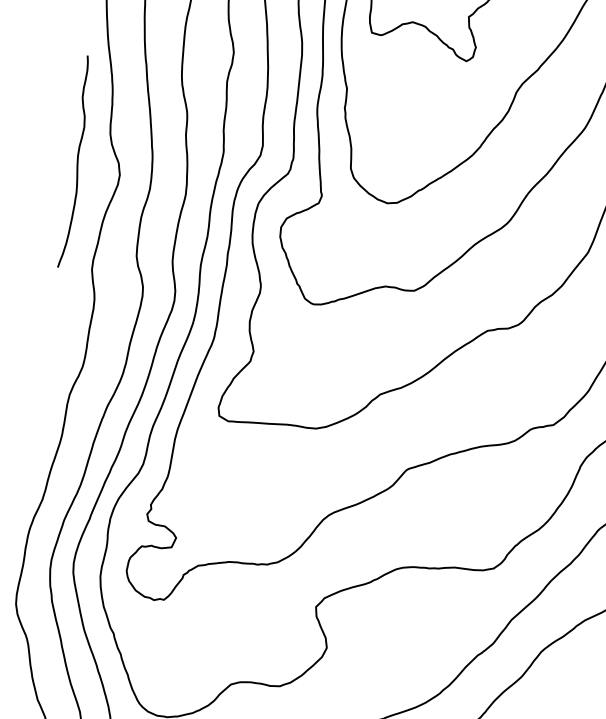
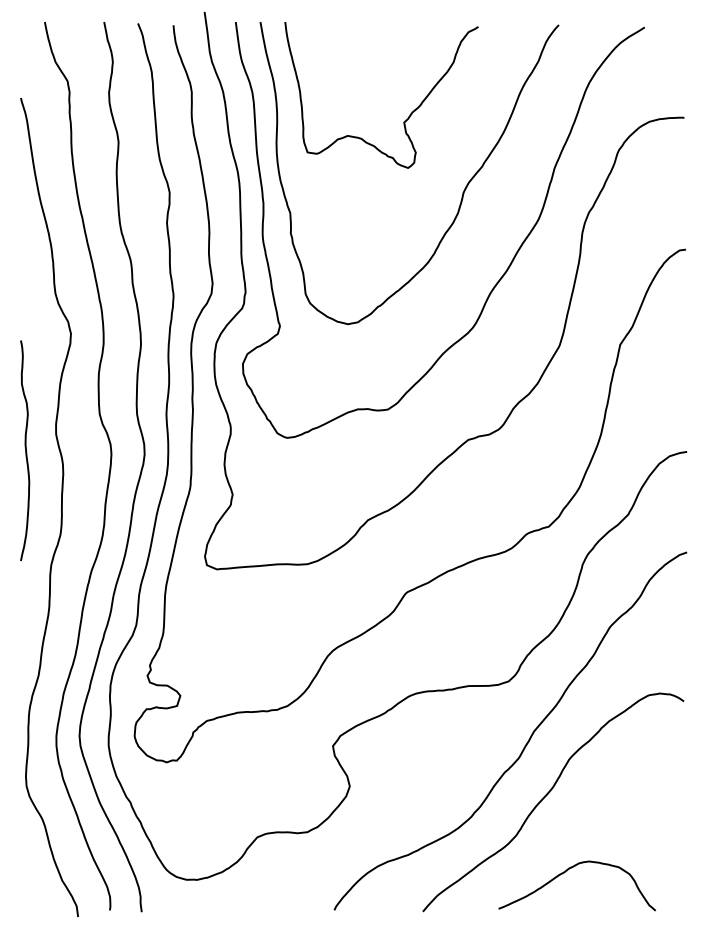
curve: (77, 161) -> (25, 450), moved

